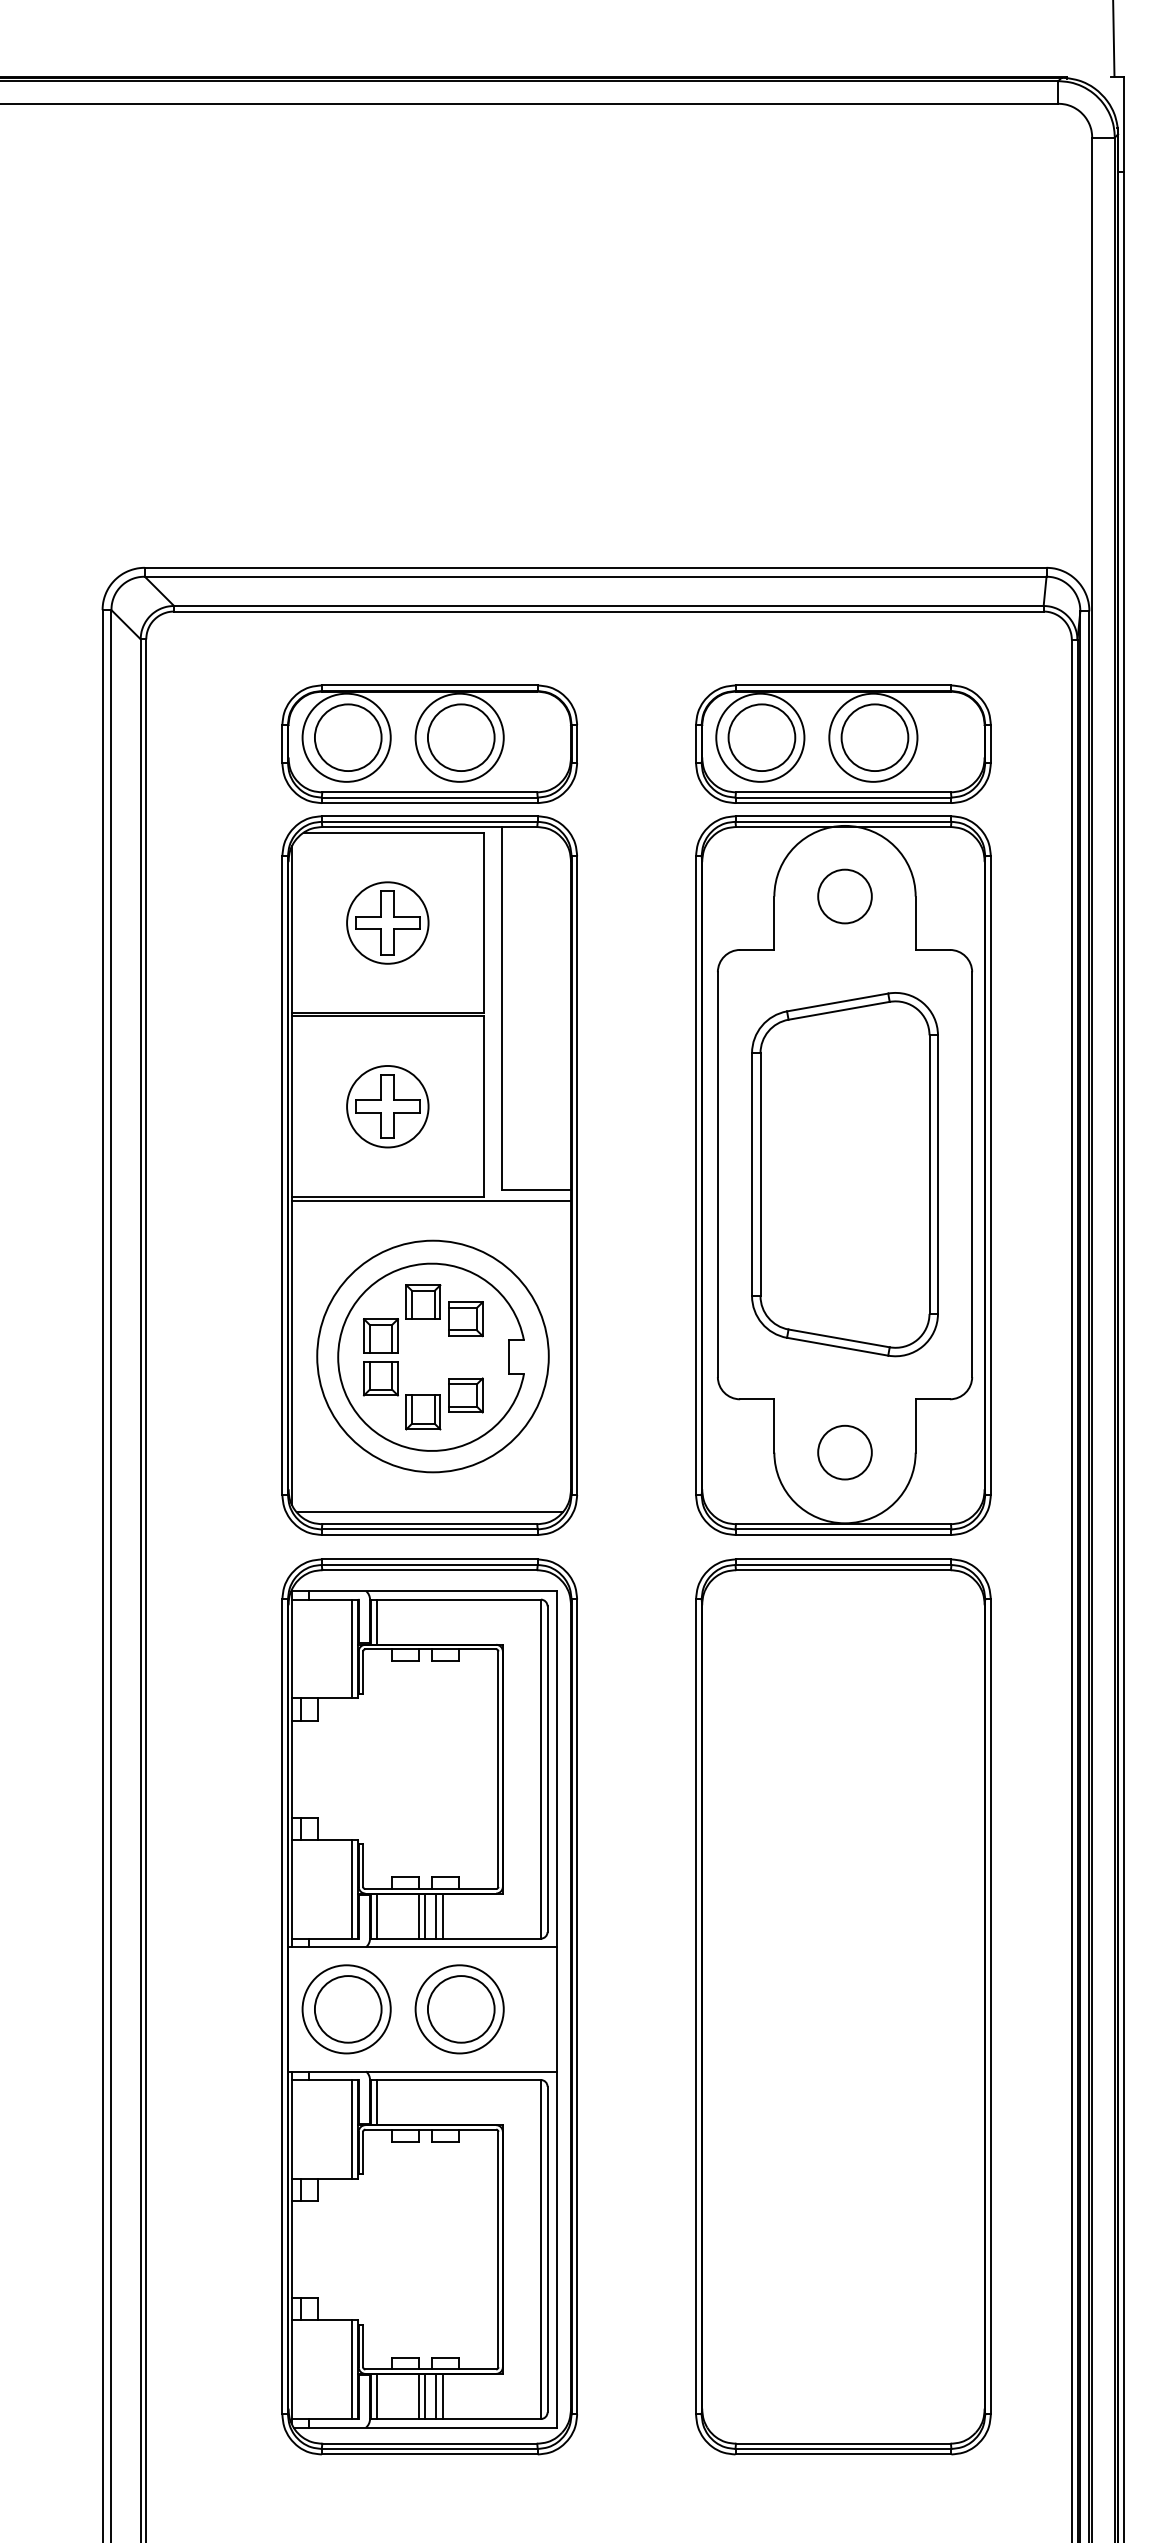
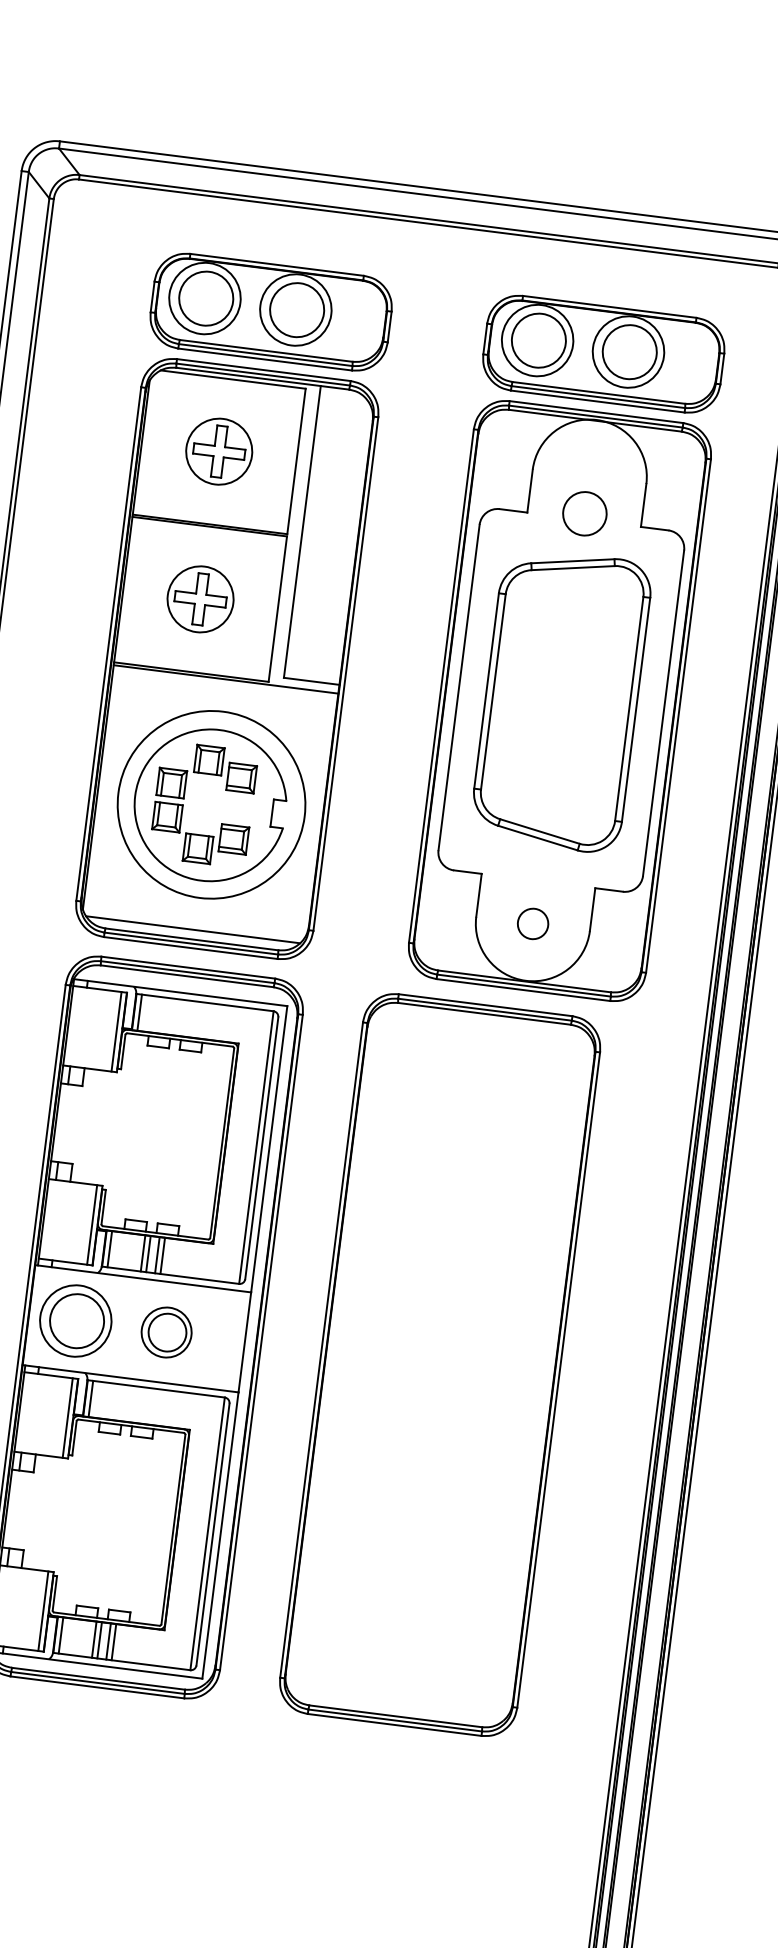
circle: (844, 896) -> (584, 513), moved
circle: (844, 1452) -> (532, 923), size x0.7
part: (843, 2006) -> (440, 1364), moved
part: (459, 2009) -> (166, 1332), size x0.7

